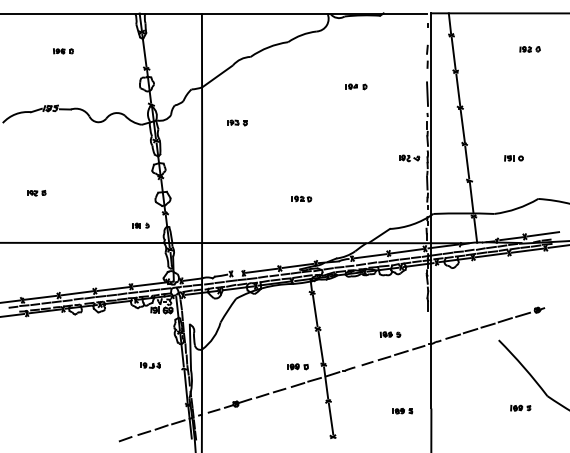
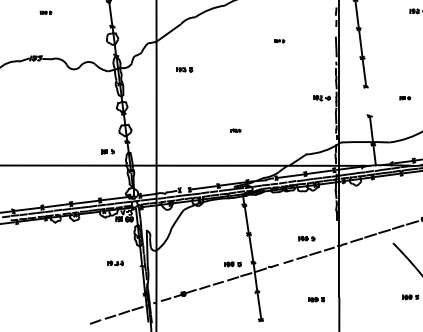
part: (63, 51) -> (46, 12), size x0.7
part: (356, 86) -> (279, 40), size x0.6
part: (513, 158) -> (404, 98), size x0.7
line: (467, 162) -> (368, 101), removed
part: (36, 193) -> (24, 126), removed
part: (301, 198) -> (235, 130), size x0.6

